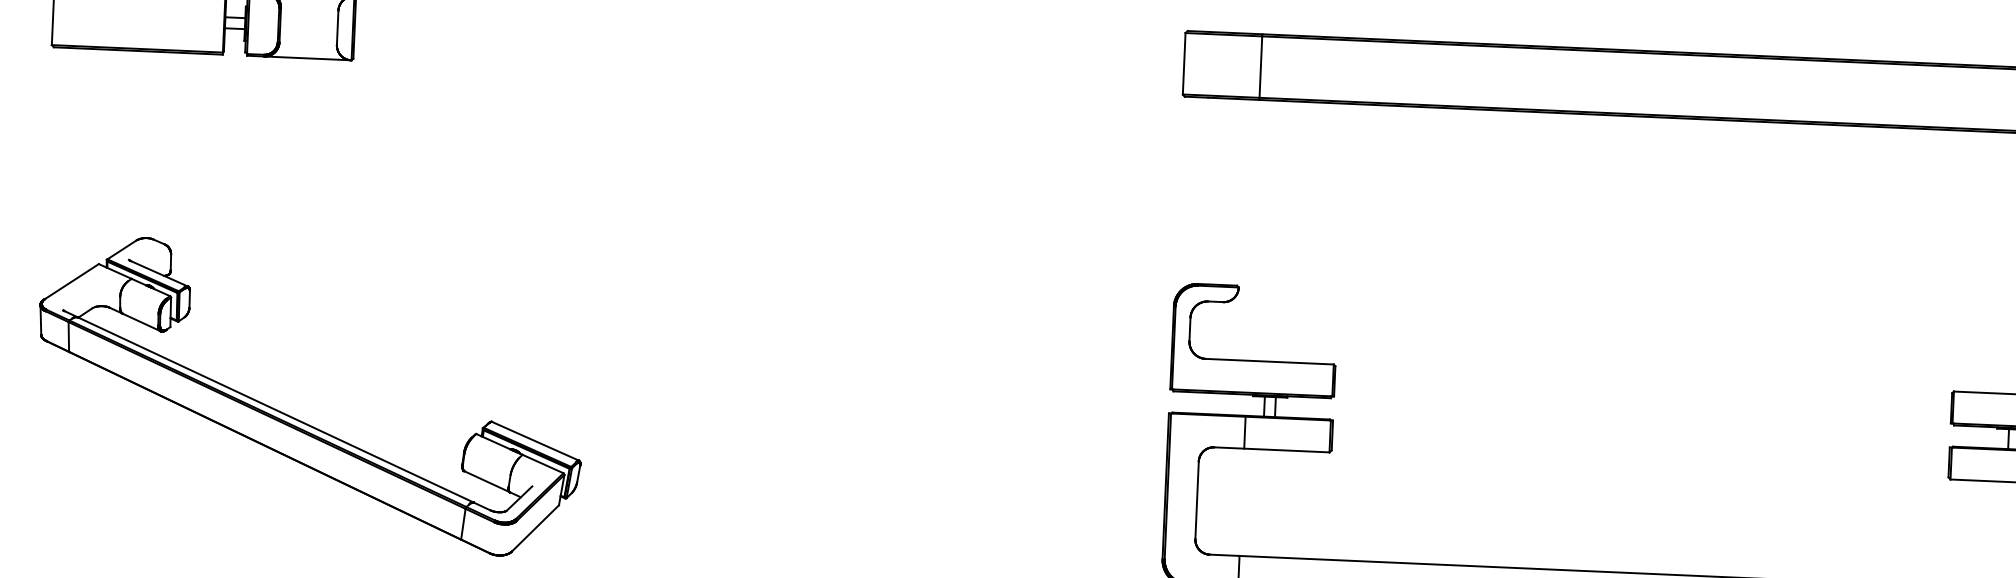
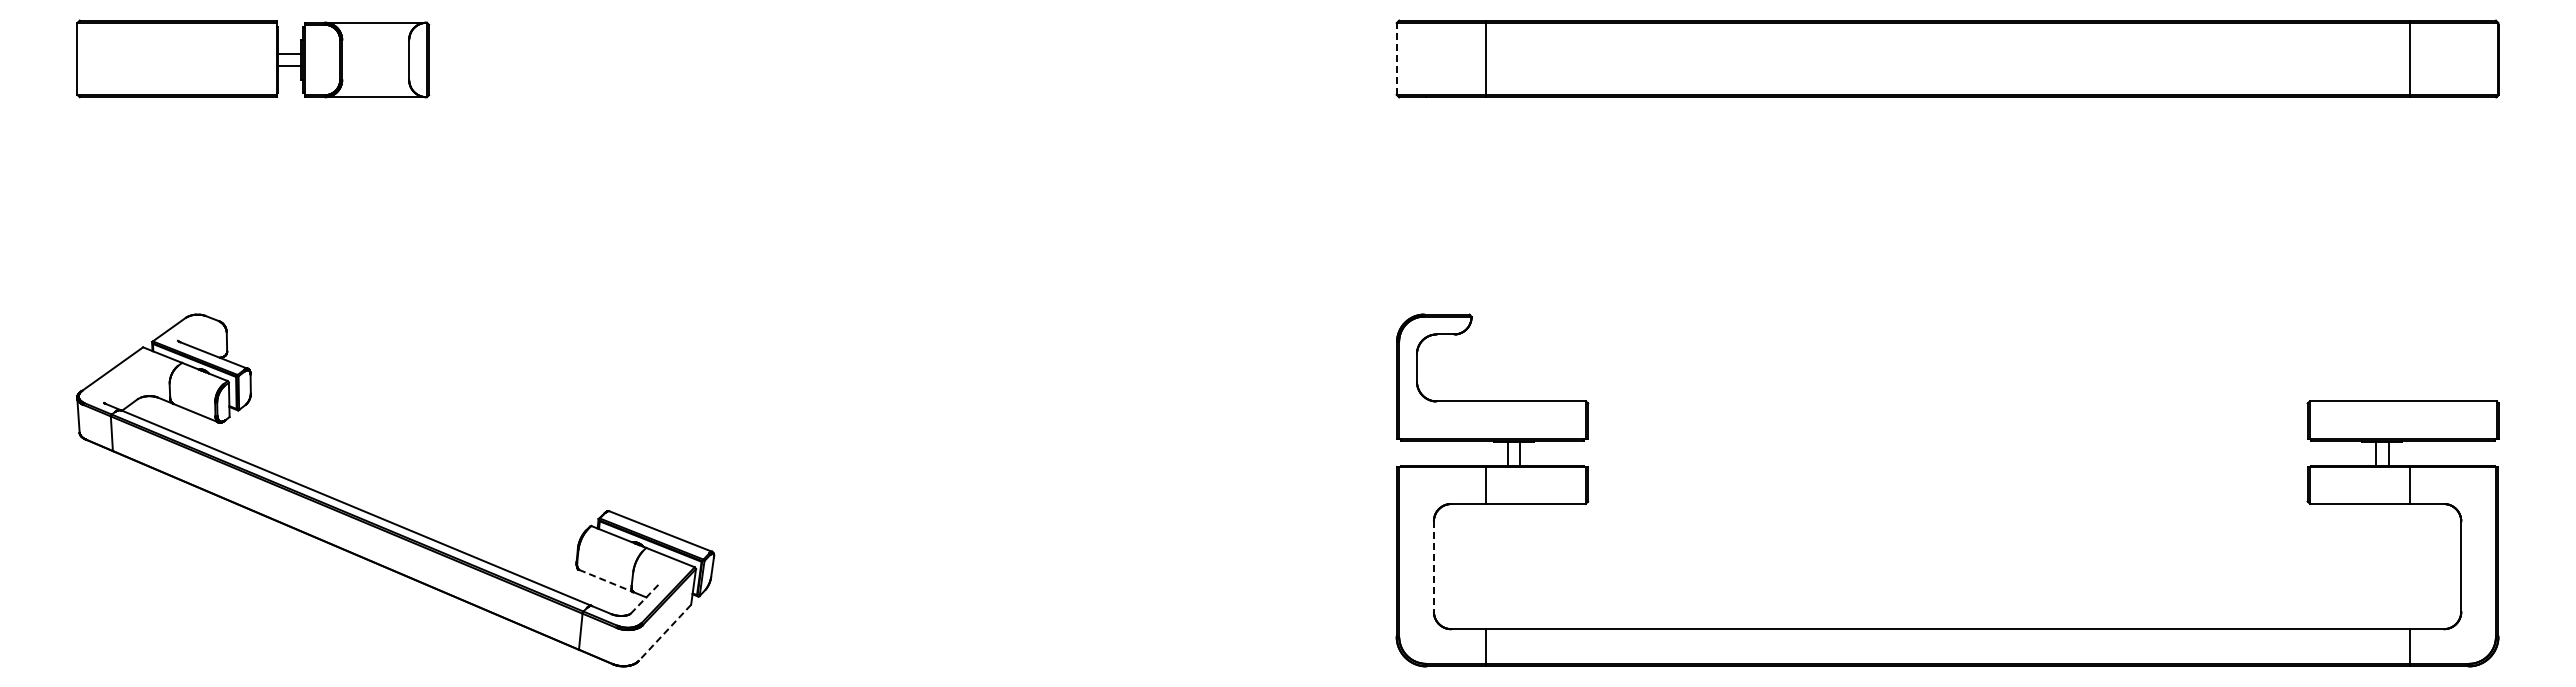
line: (1184, 63) -> (1396, 58), solid -> dashed
line: (487, 482) -> (606, 581), solid -> dashed
line: (519, 498) -> (644, 598), solid -> dashed
line: (1196, 501) -> (1433, 567), solid -> dashed
line: (535, 528) -> (664, 633), solid -> dashed

